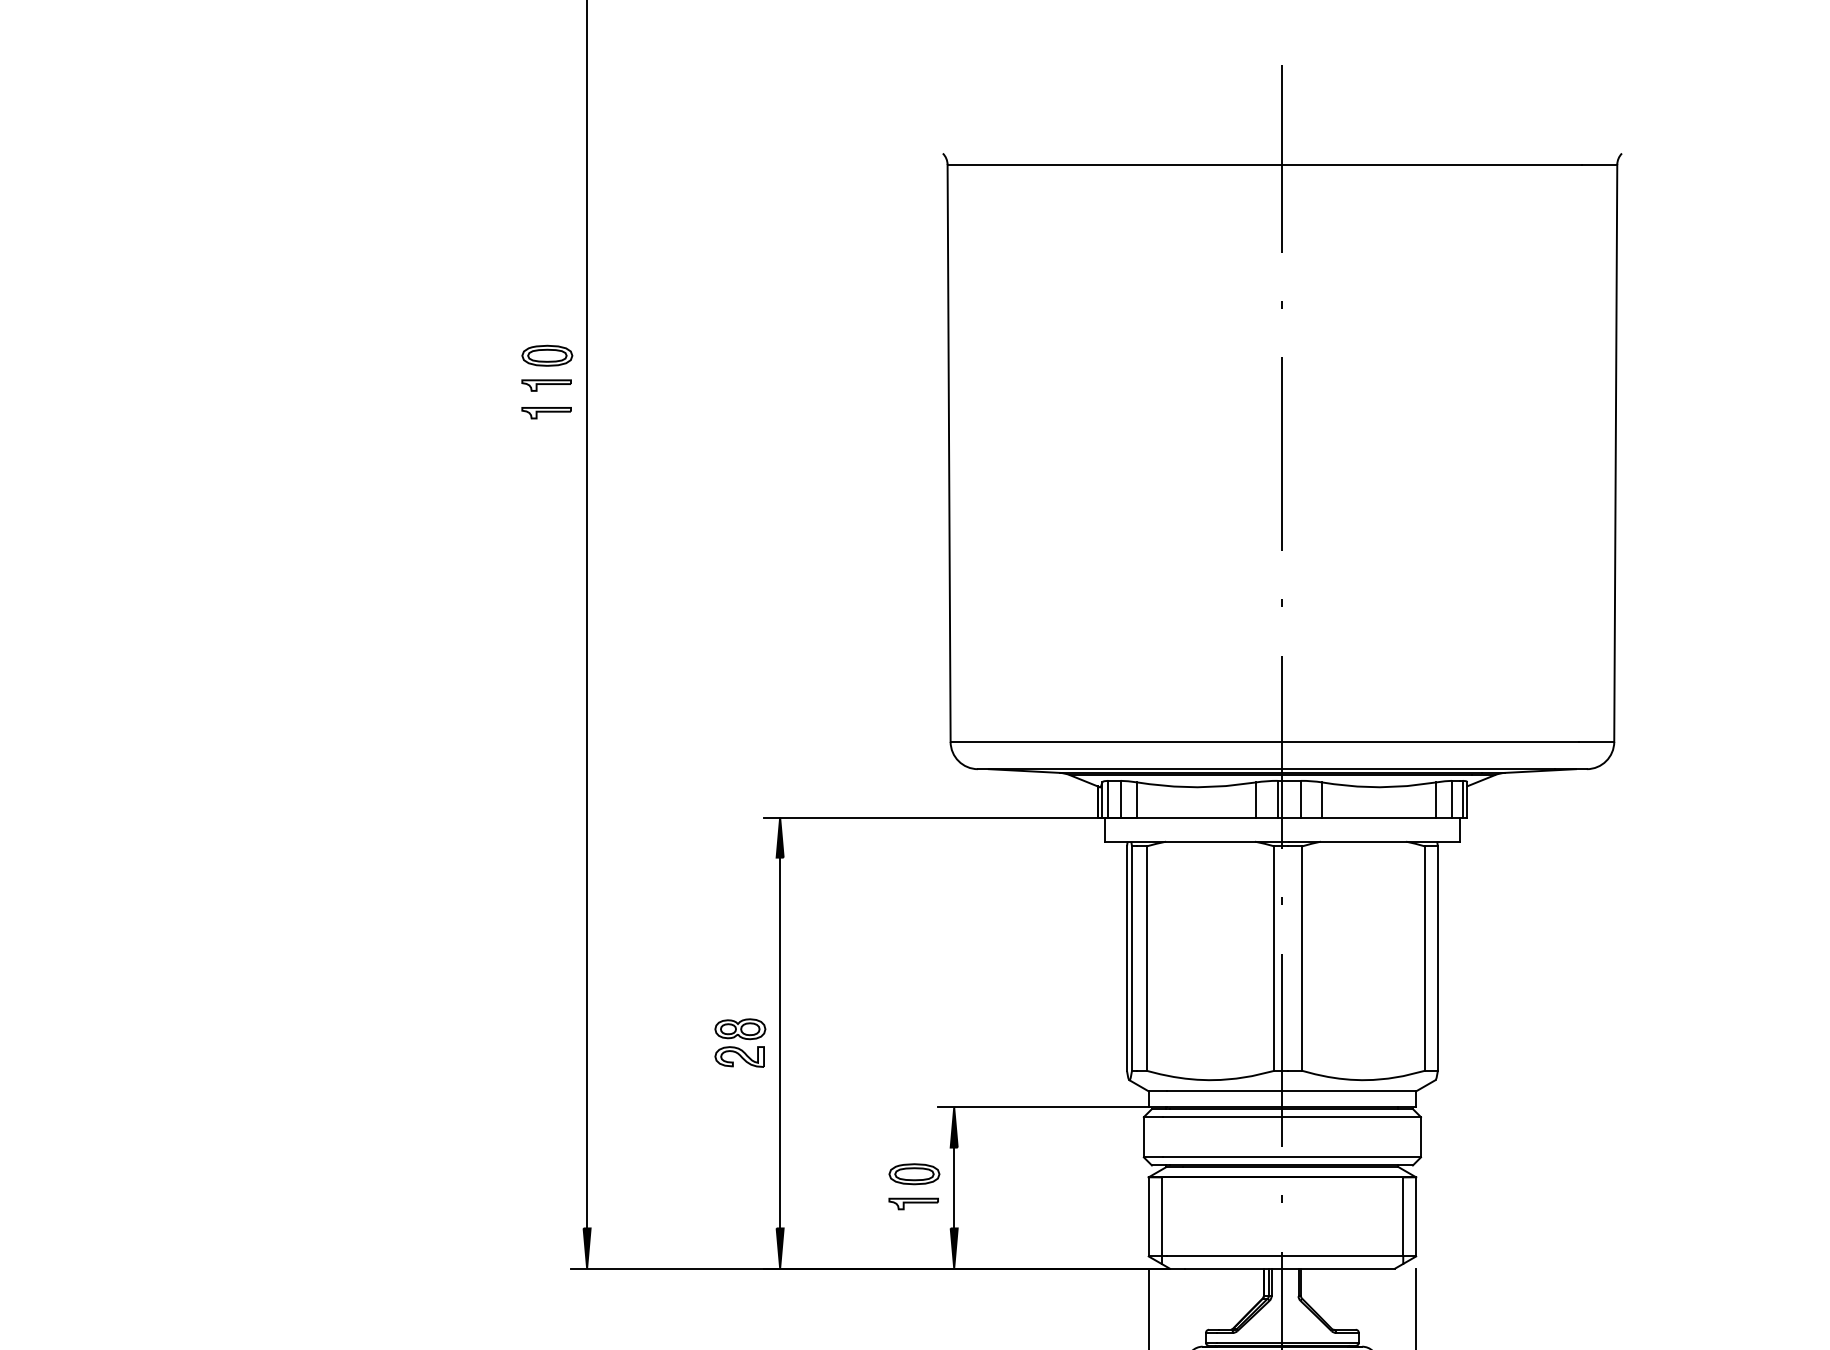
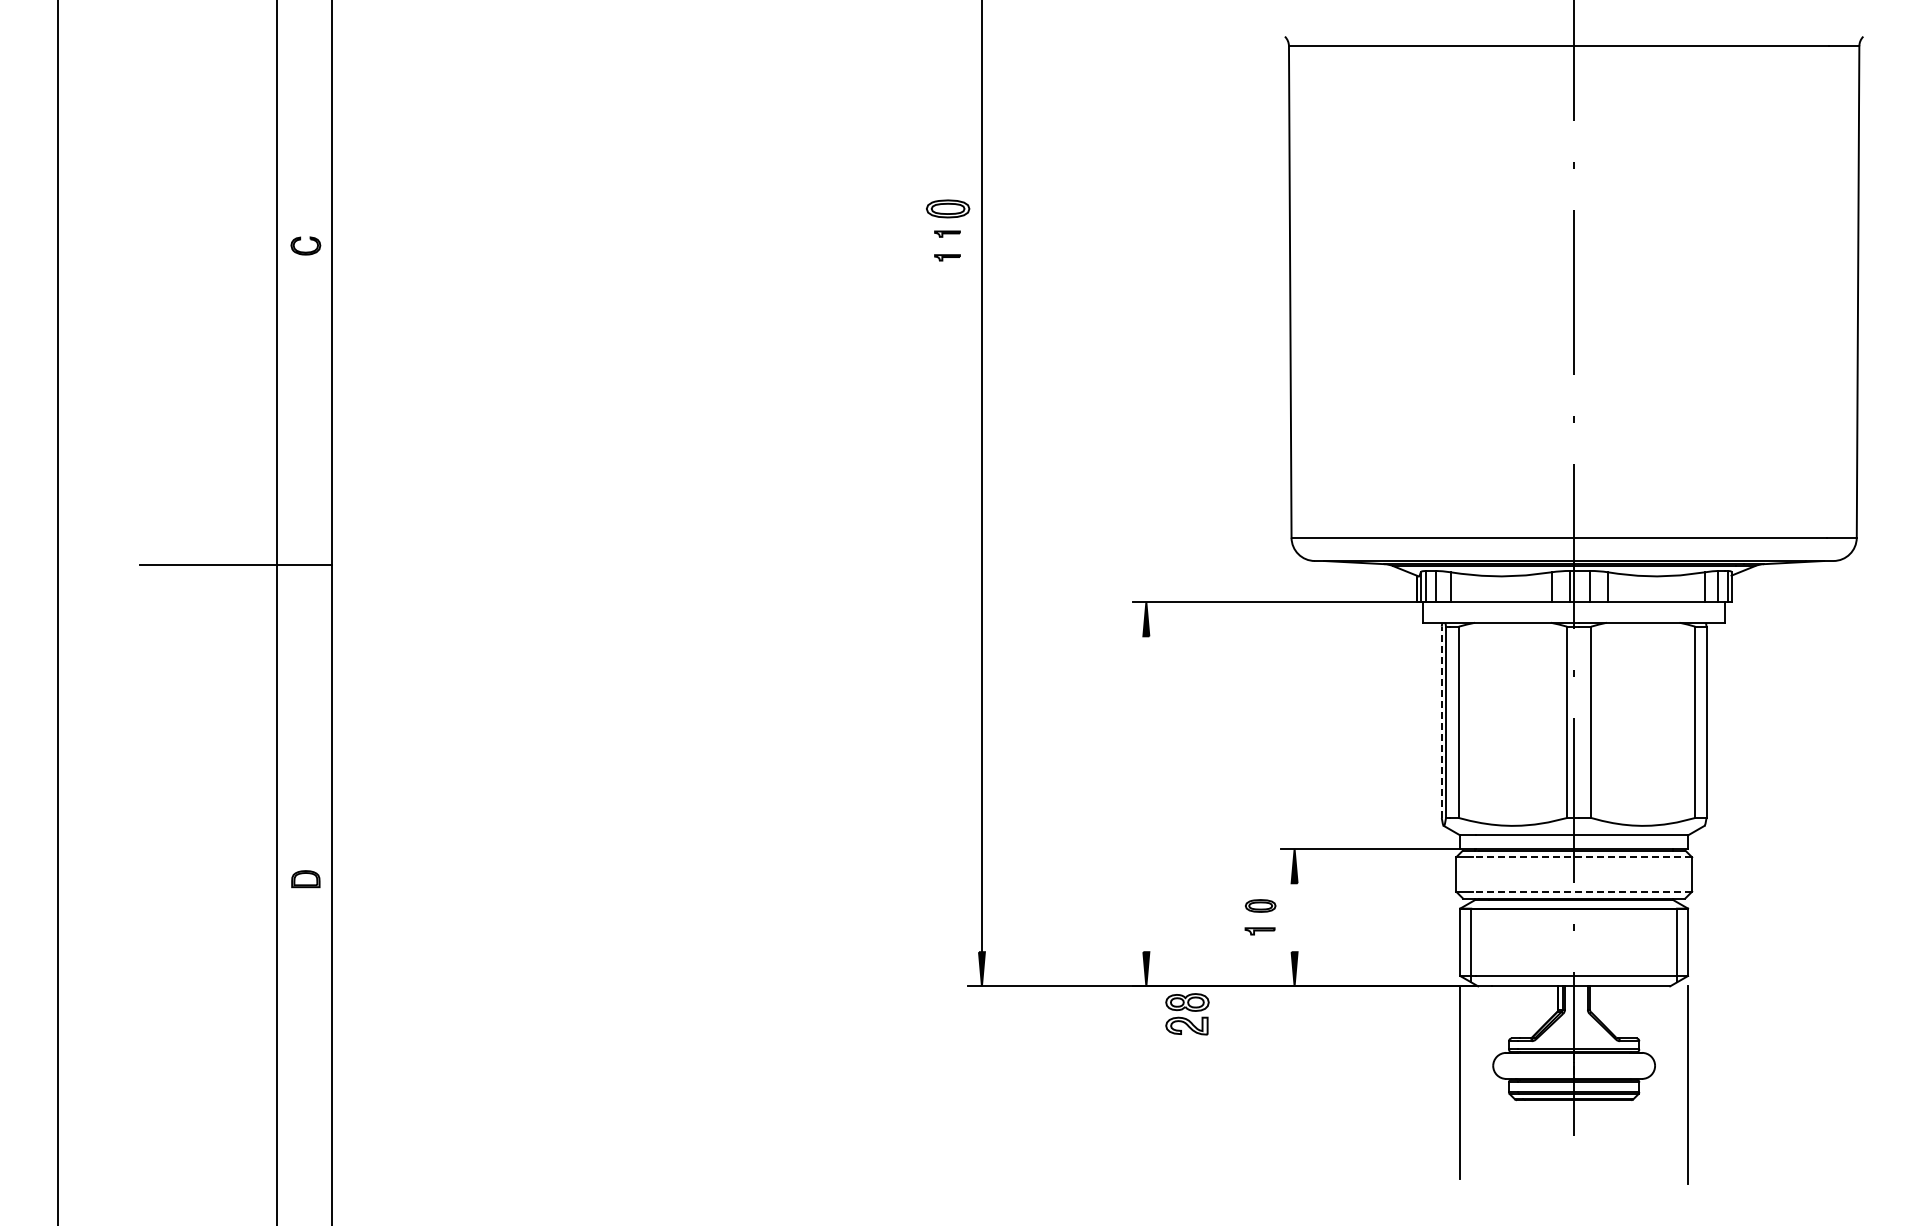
part: (546, 384) -> (947, 233), size x0.6
part: (546, 412) -> (947, 257), size x0.6
line: (1126, 958) -> (1441, 722), solid -> dashed
part: (740, 1043) -> (1187, 1014), moved
line: (780, 1043) -> (1146, 794), removed
line: (1292, 1117) -> (1582, 857), solid -> dashed
line: (1292, 1157) -> (1582, 891), solid -> dashed
part: (914, 1173) -> (1260, 905), size x0.7
line: (954, 1187) -> (1294, 917), removed
part: (912, 1204) -> (1259, 931), size x0.7

